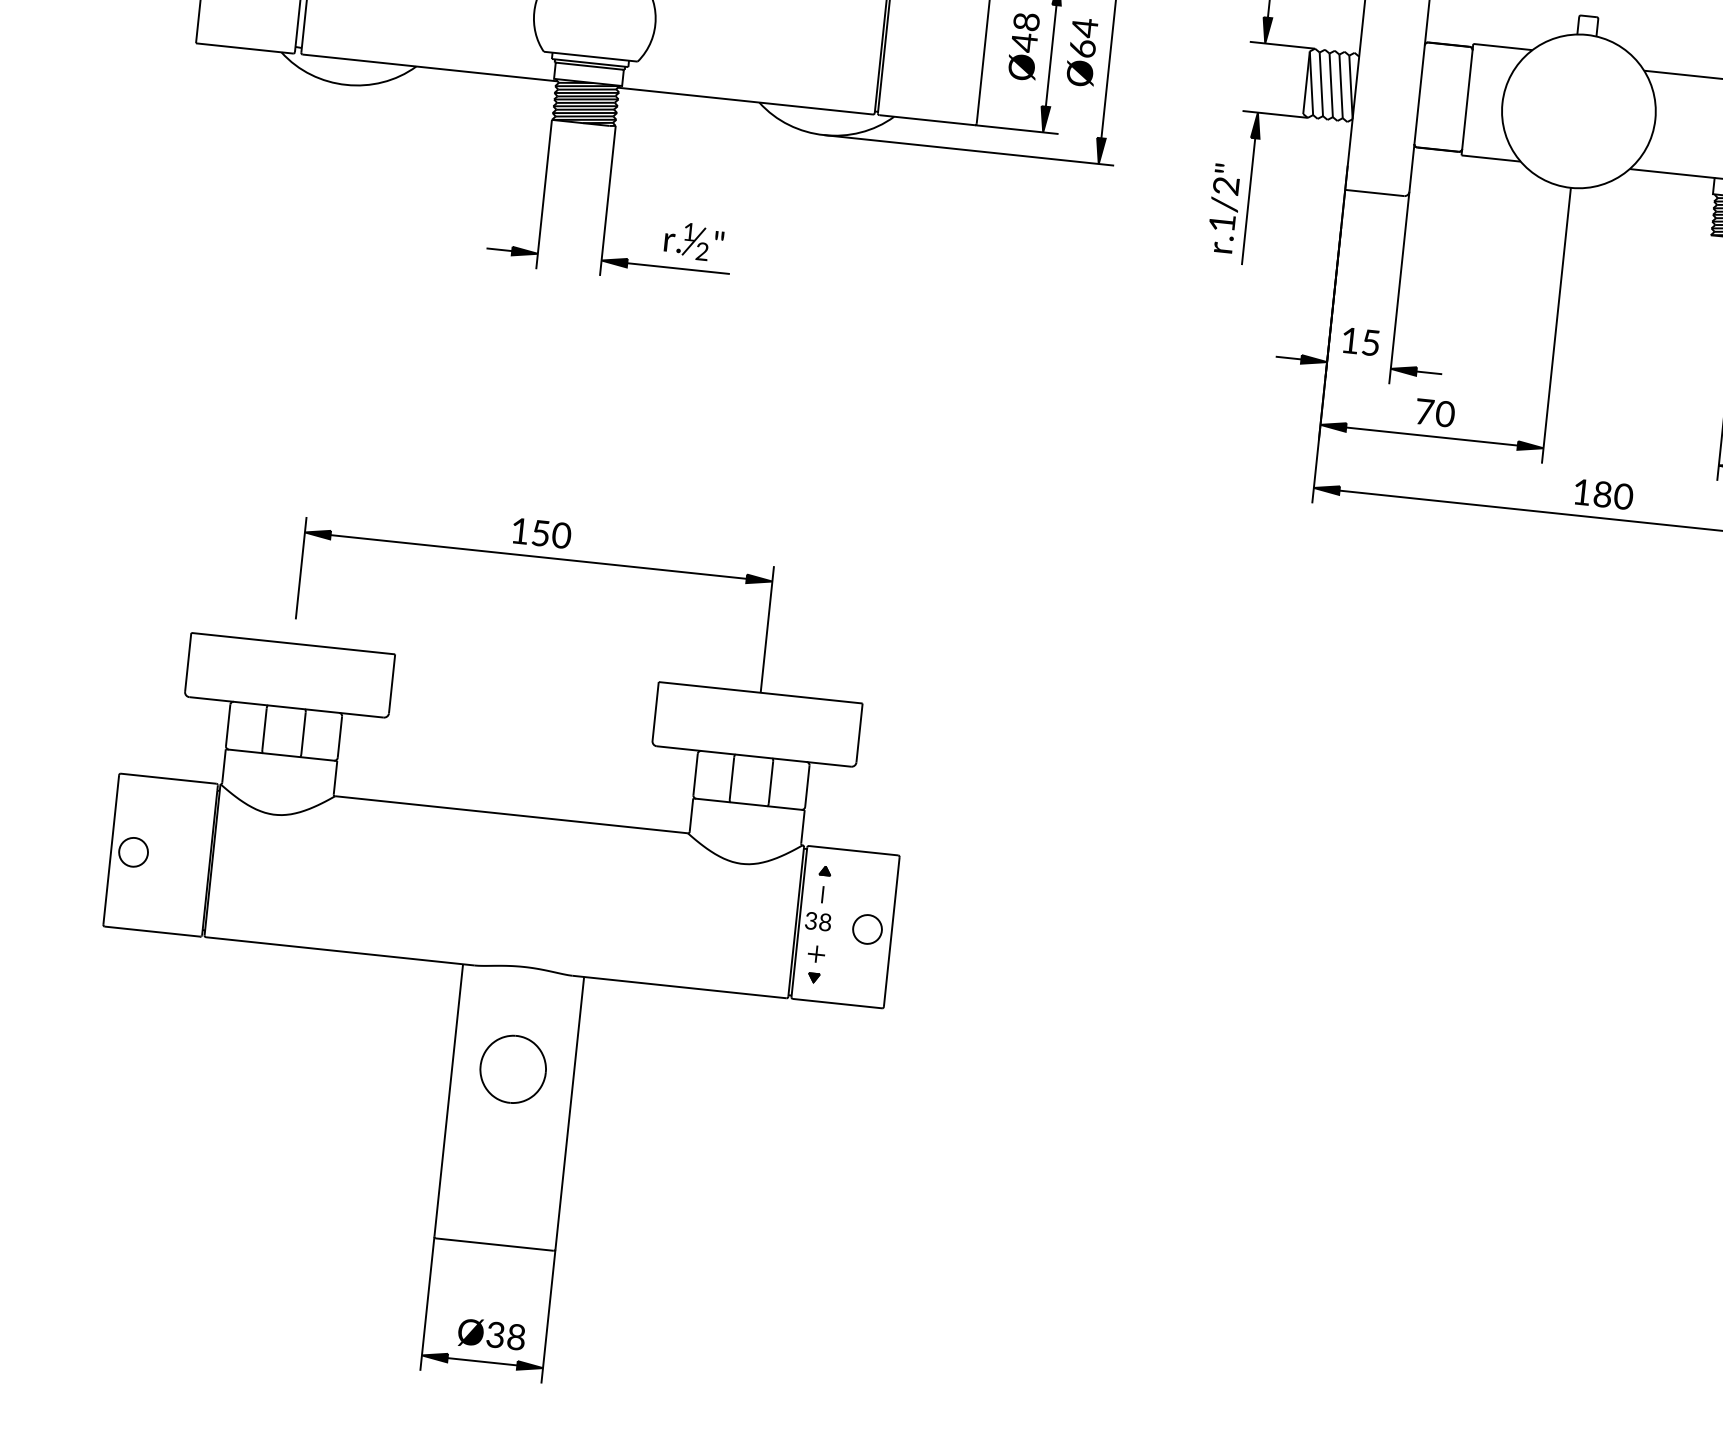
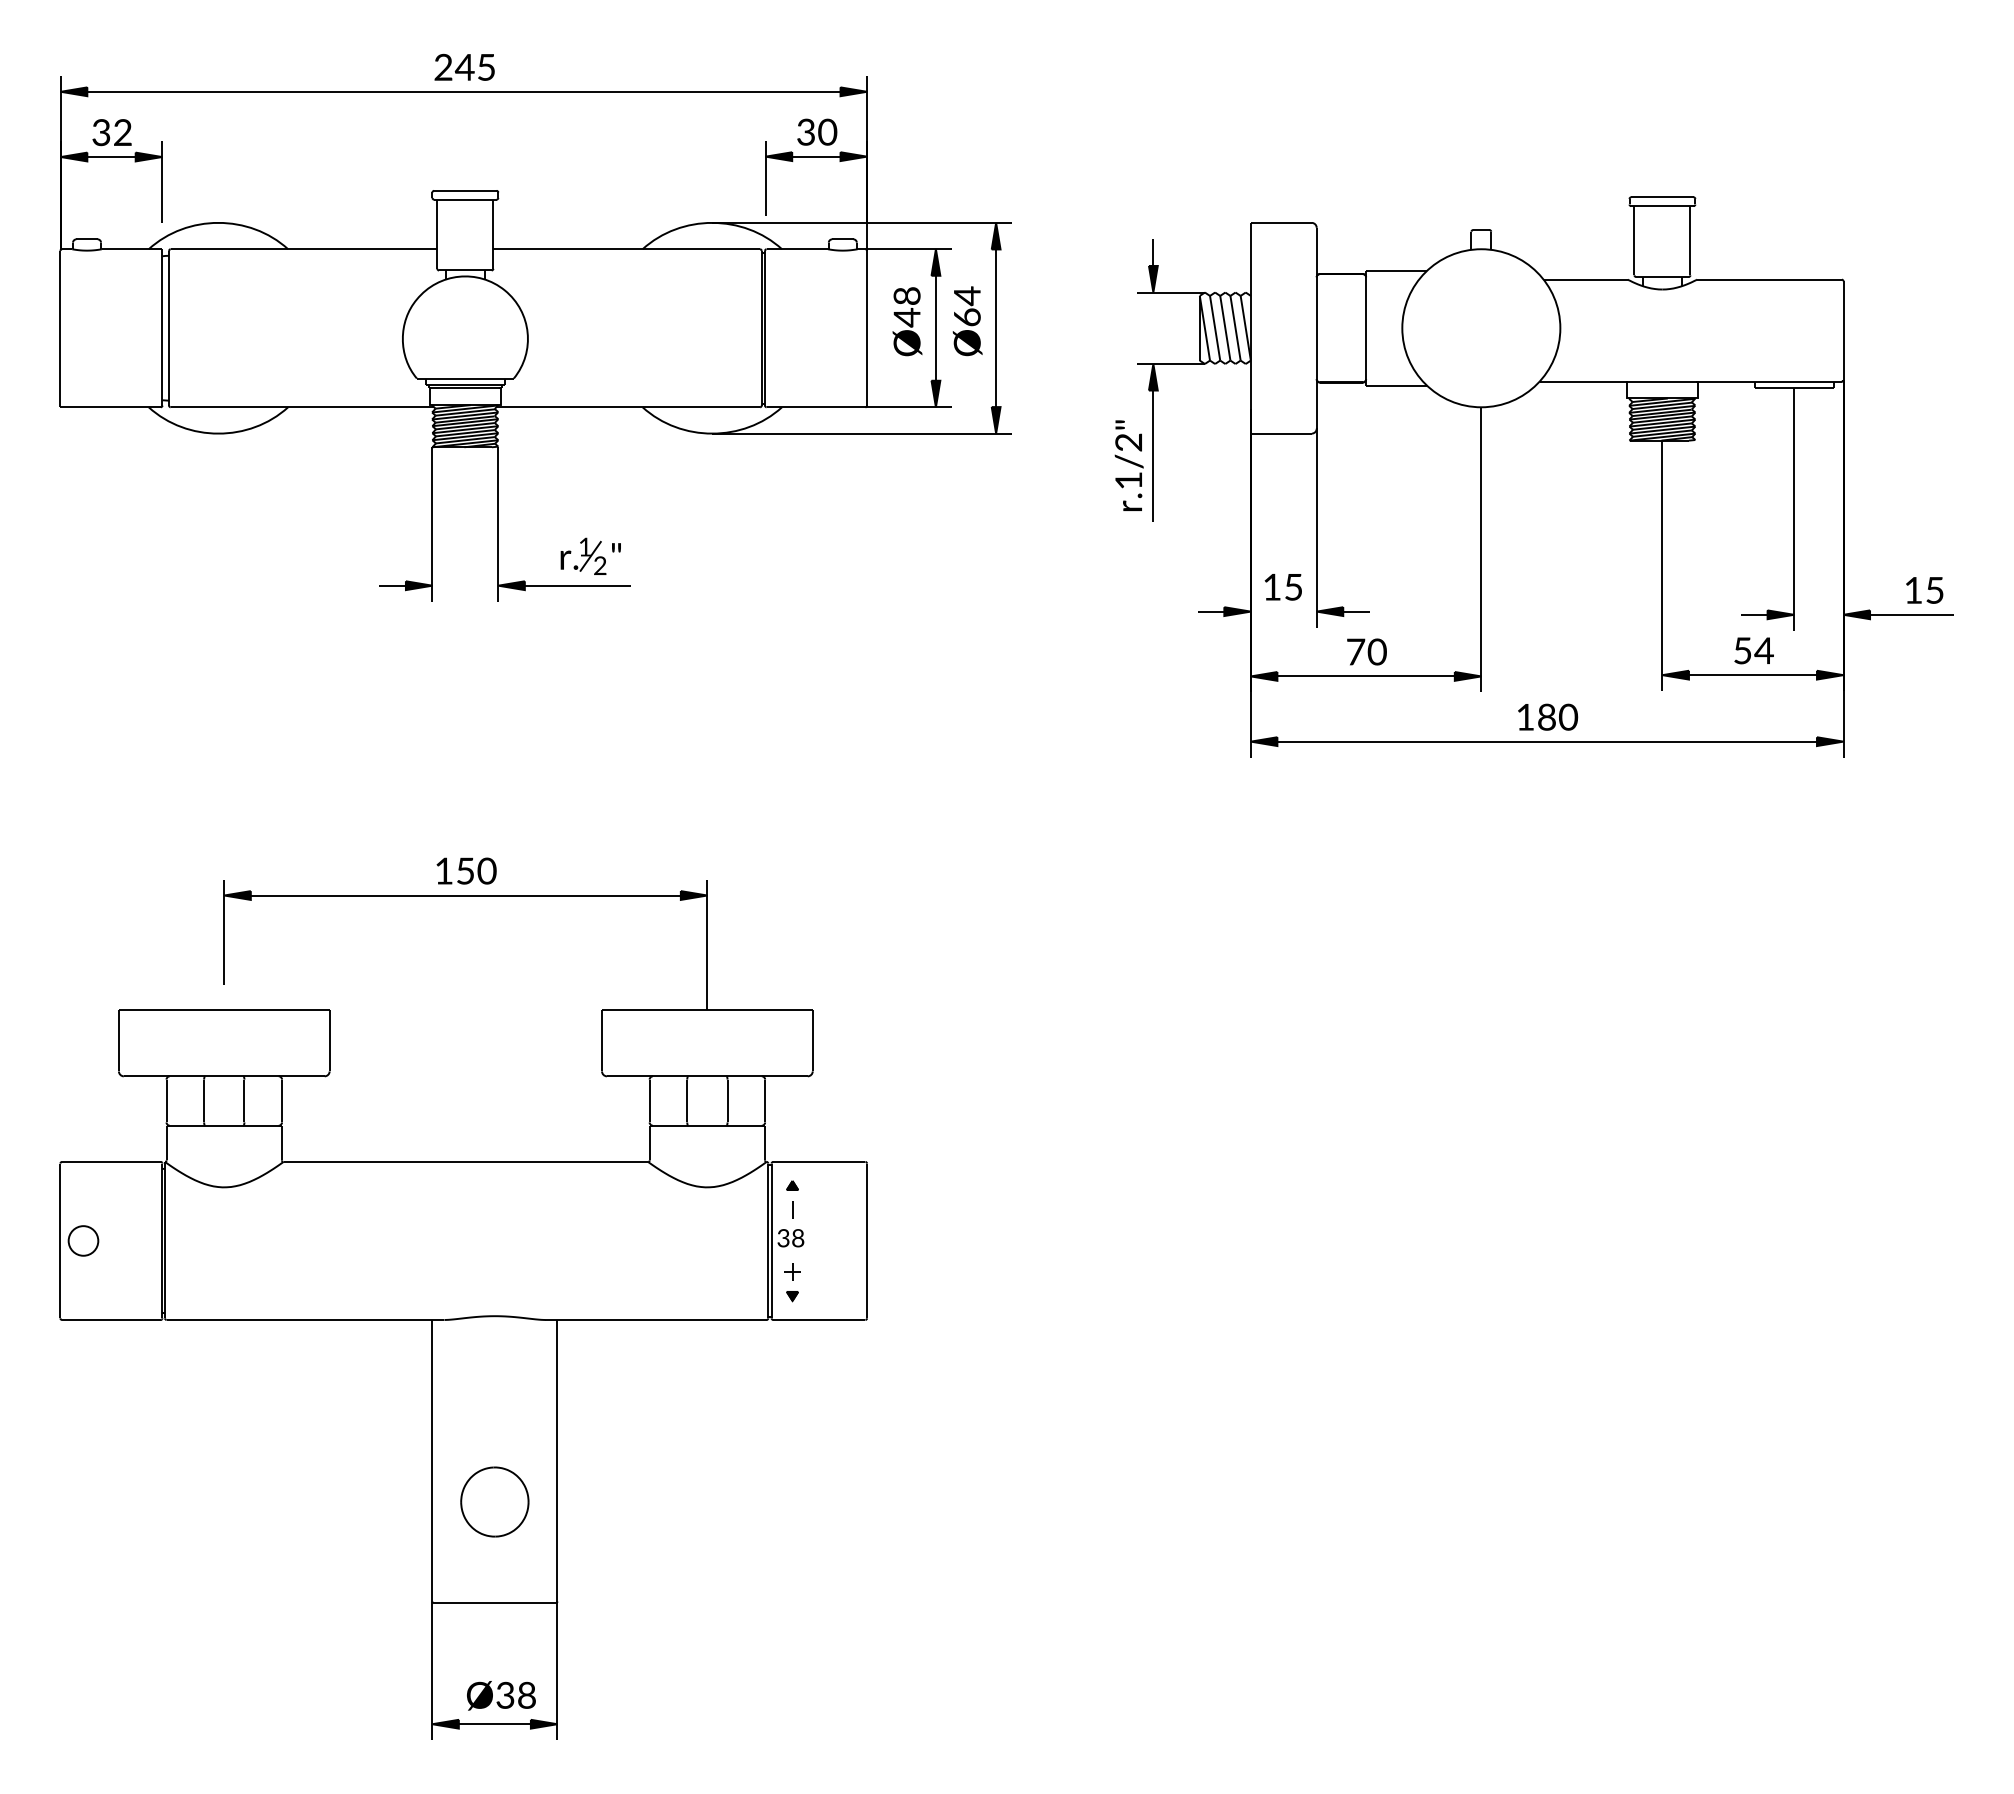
part: (867, 928) -> (841, 1240), removed
part: (512, 1068) -> (494, 1501), moved

